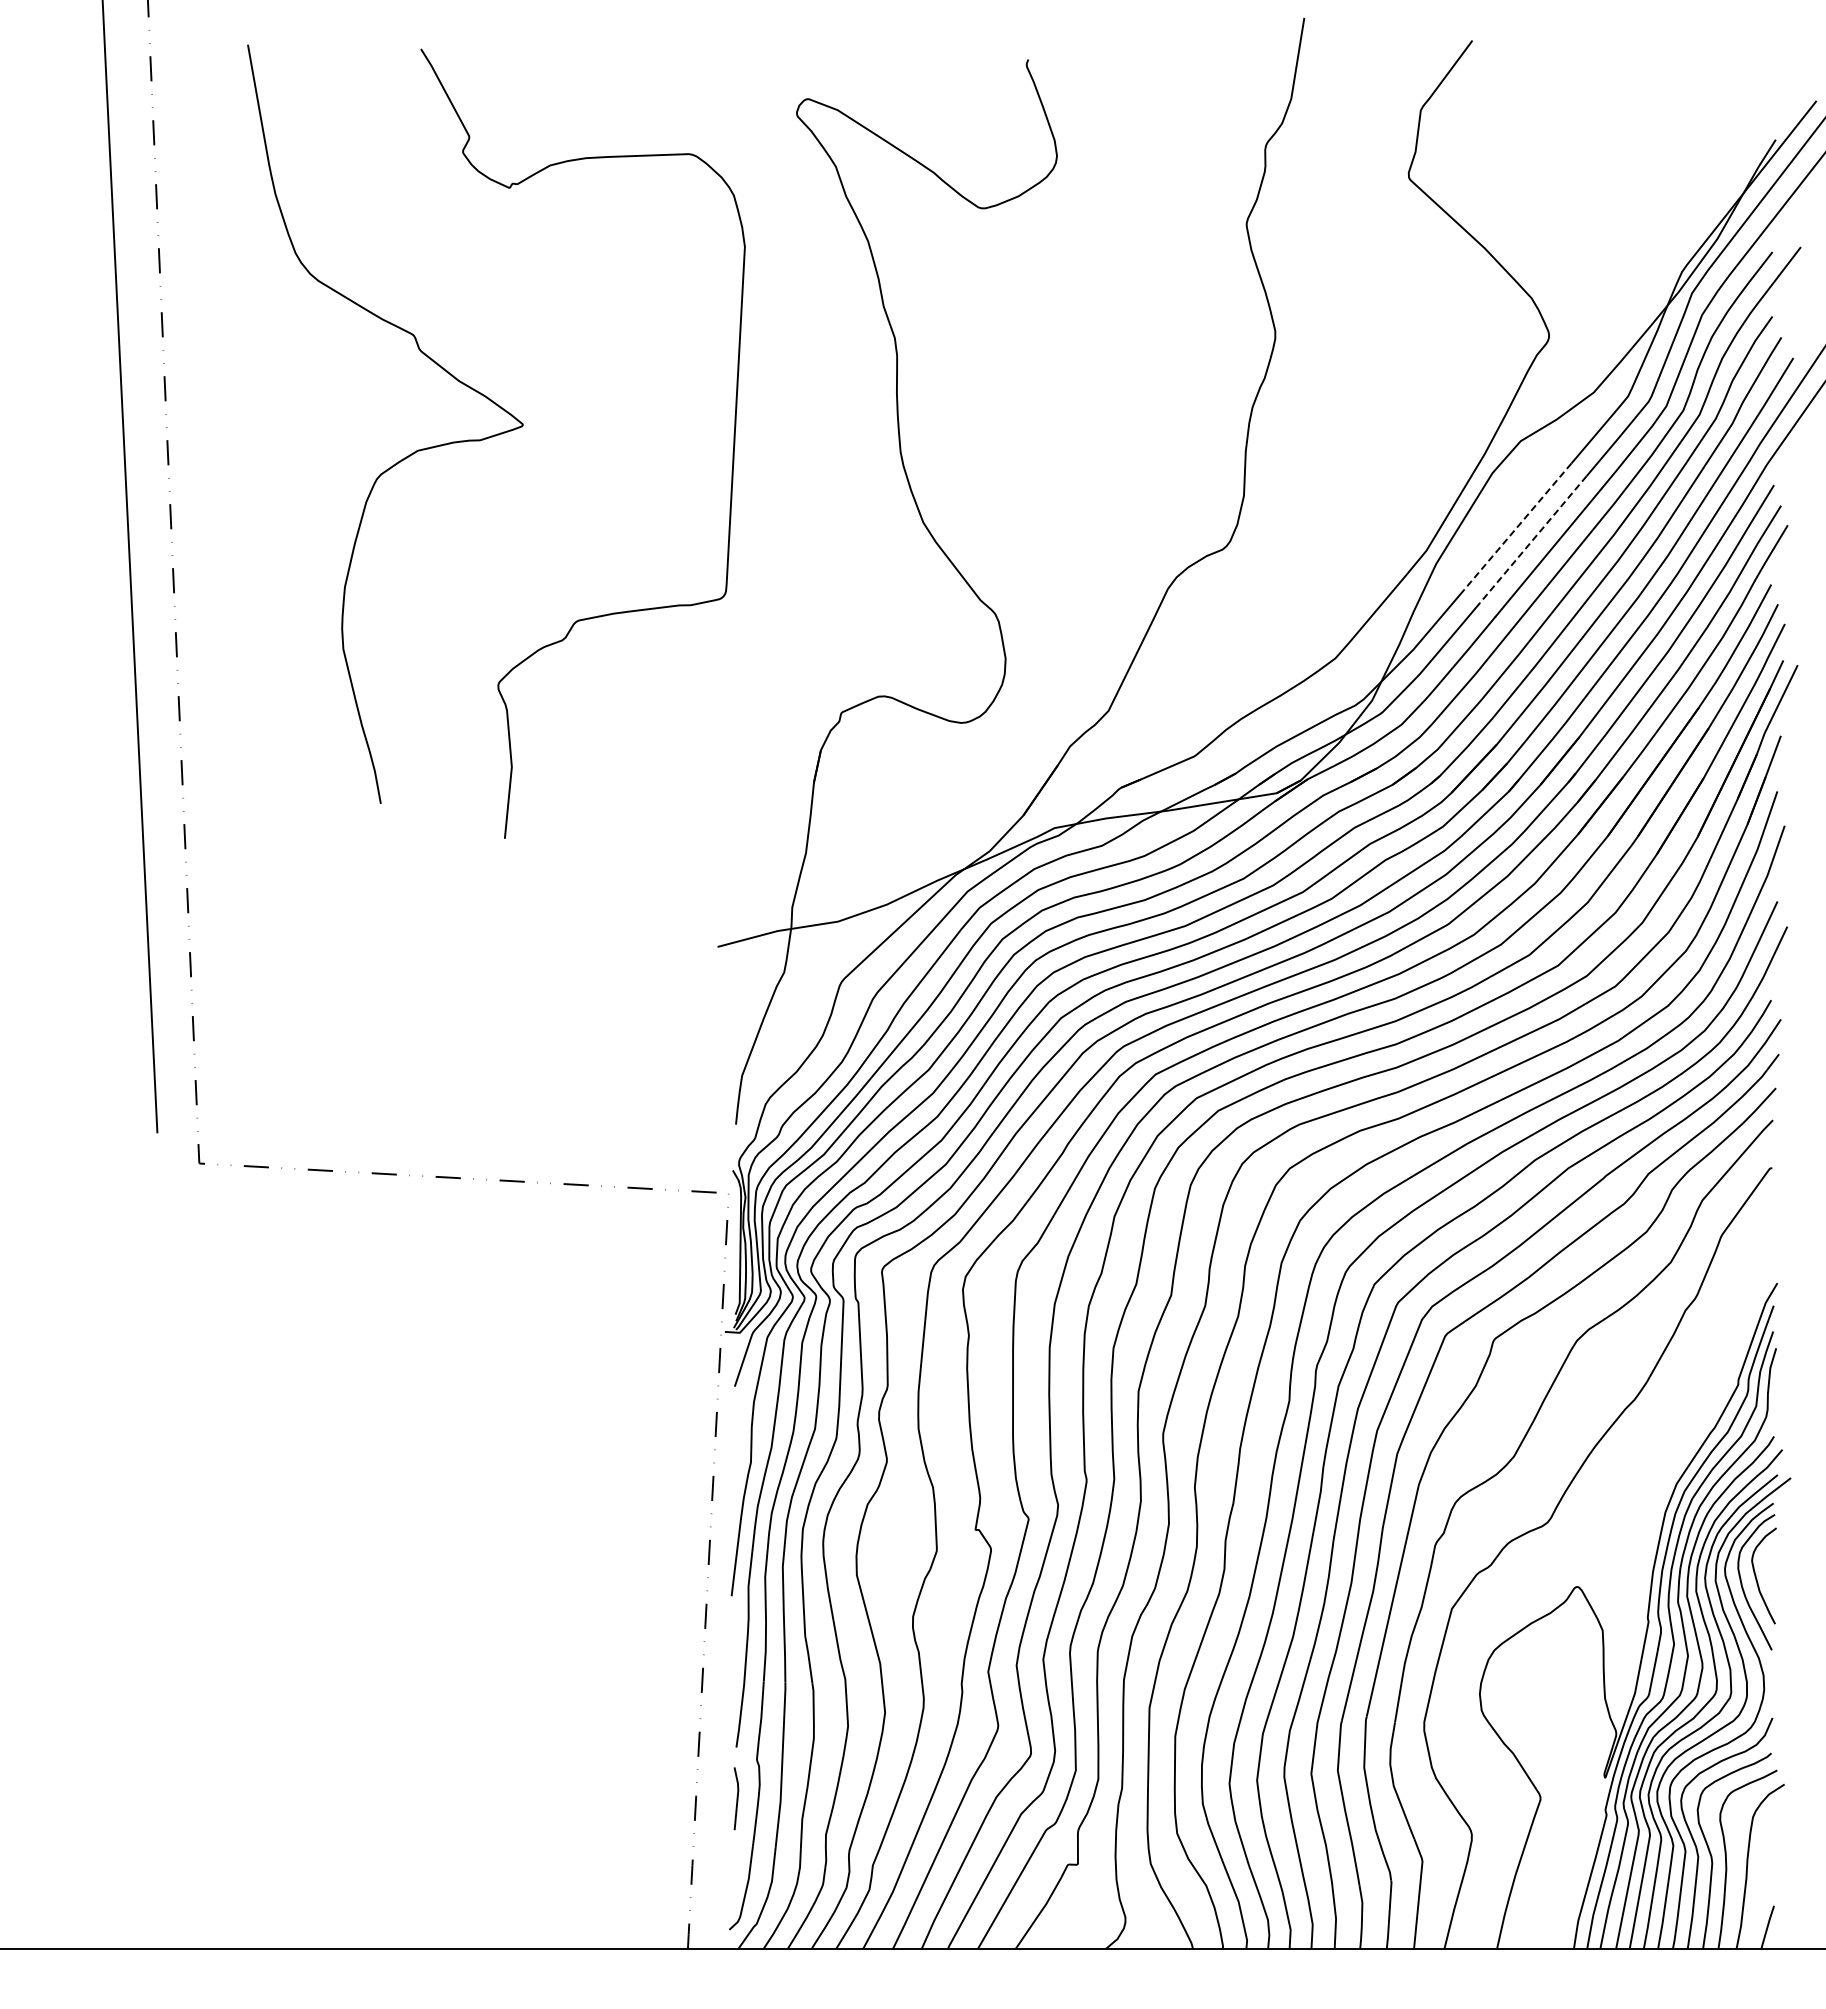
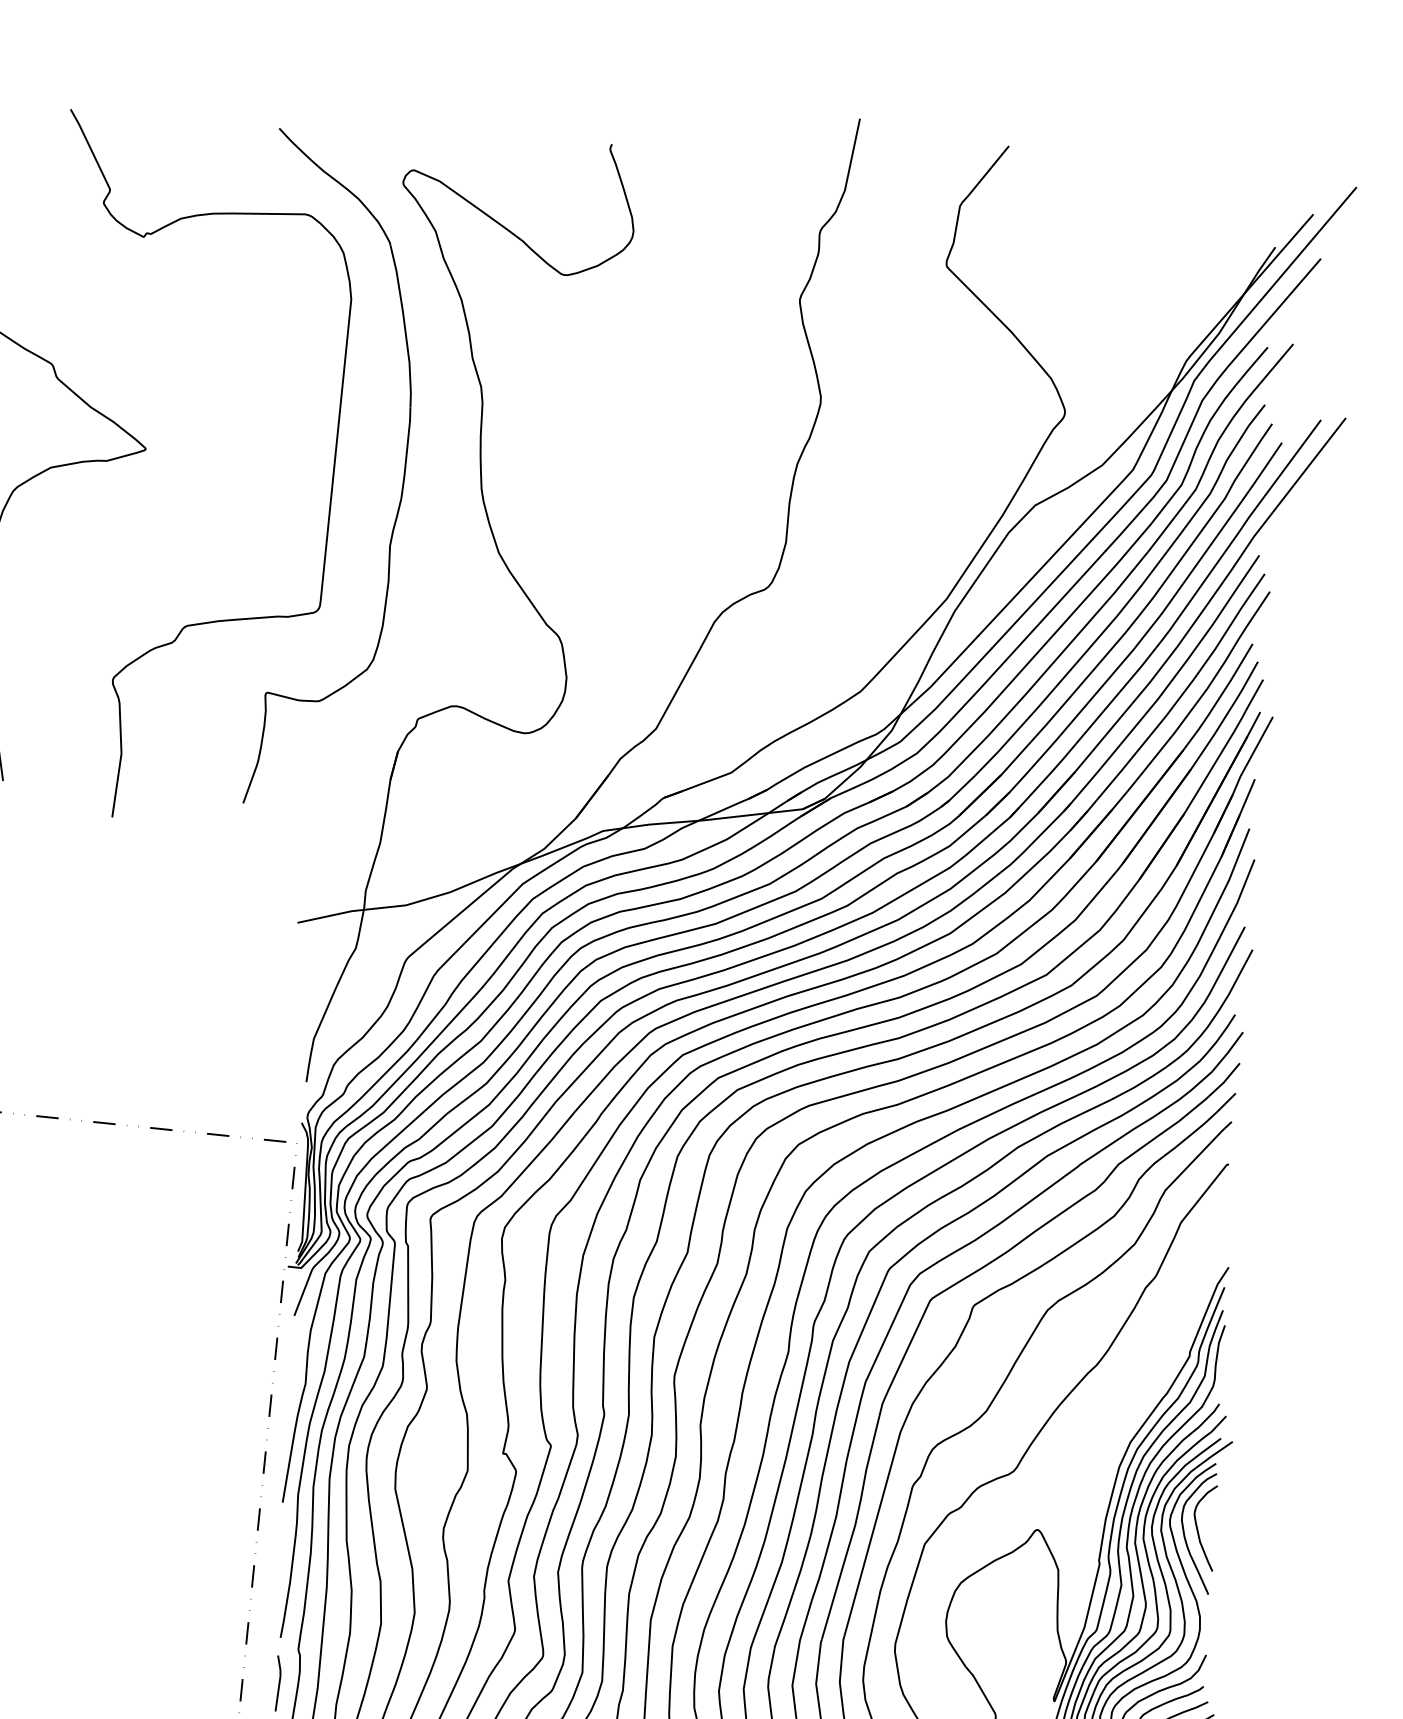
part: (812, 438) -> (403, 473), added
line: (1517, 526) -> (1028, 581), dashed -> solid
line: (1533, 539) -> (1042, 593), dashed -> solid

